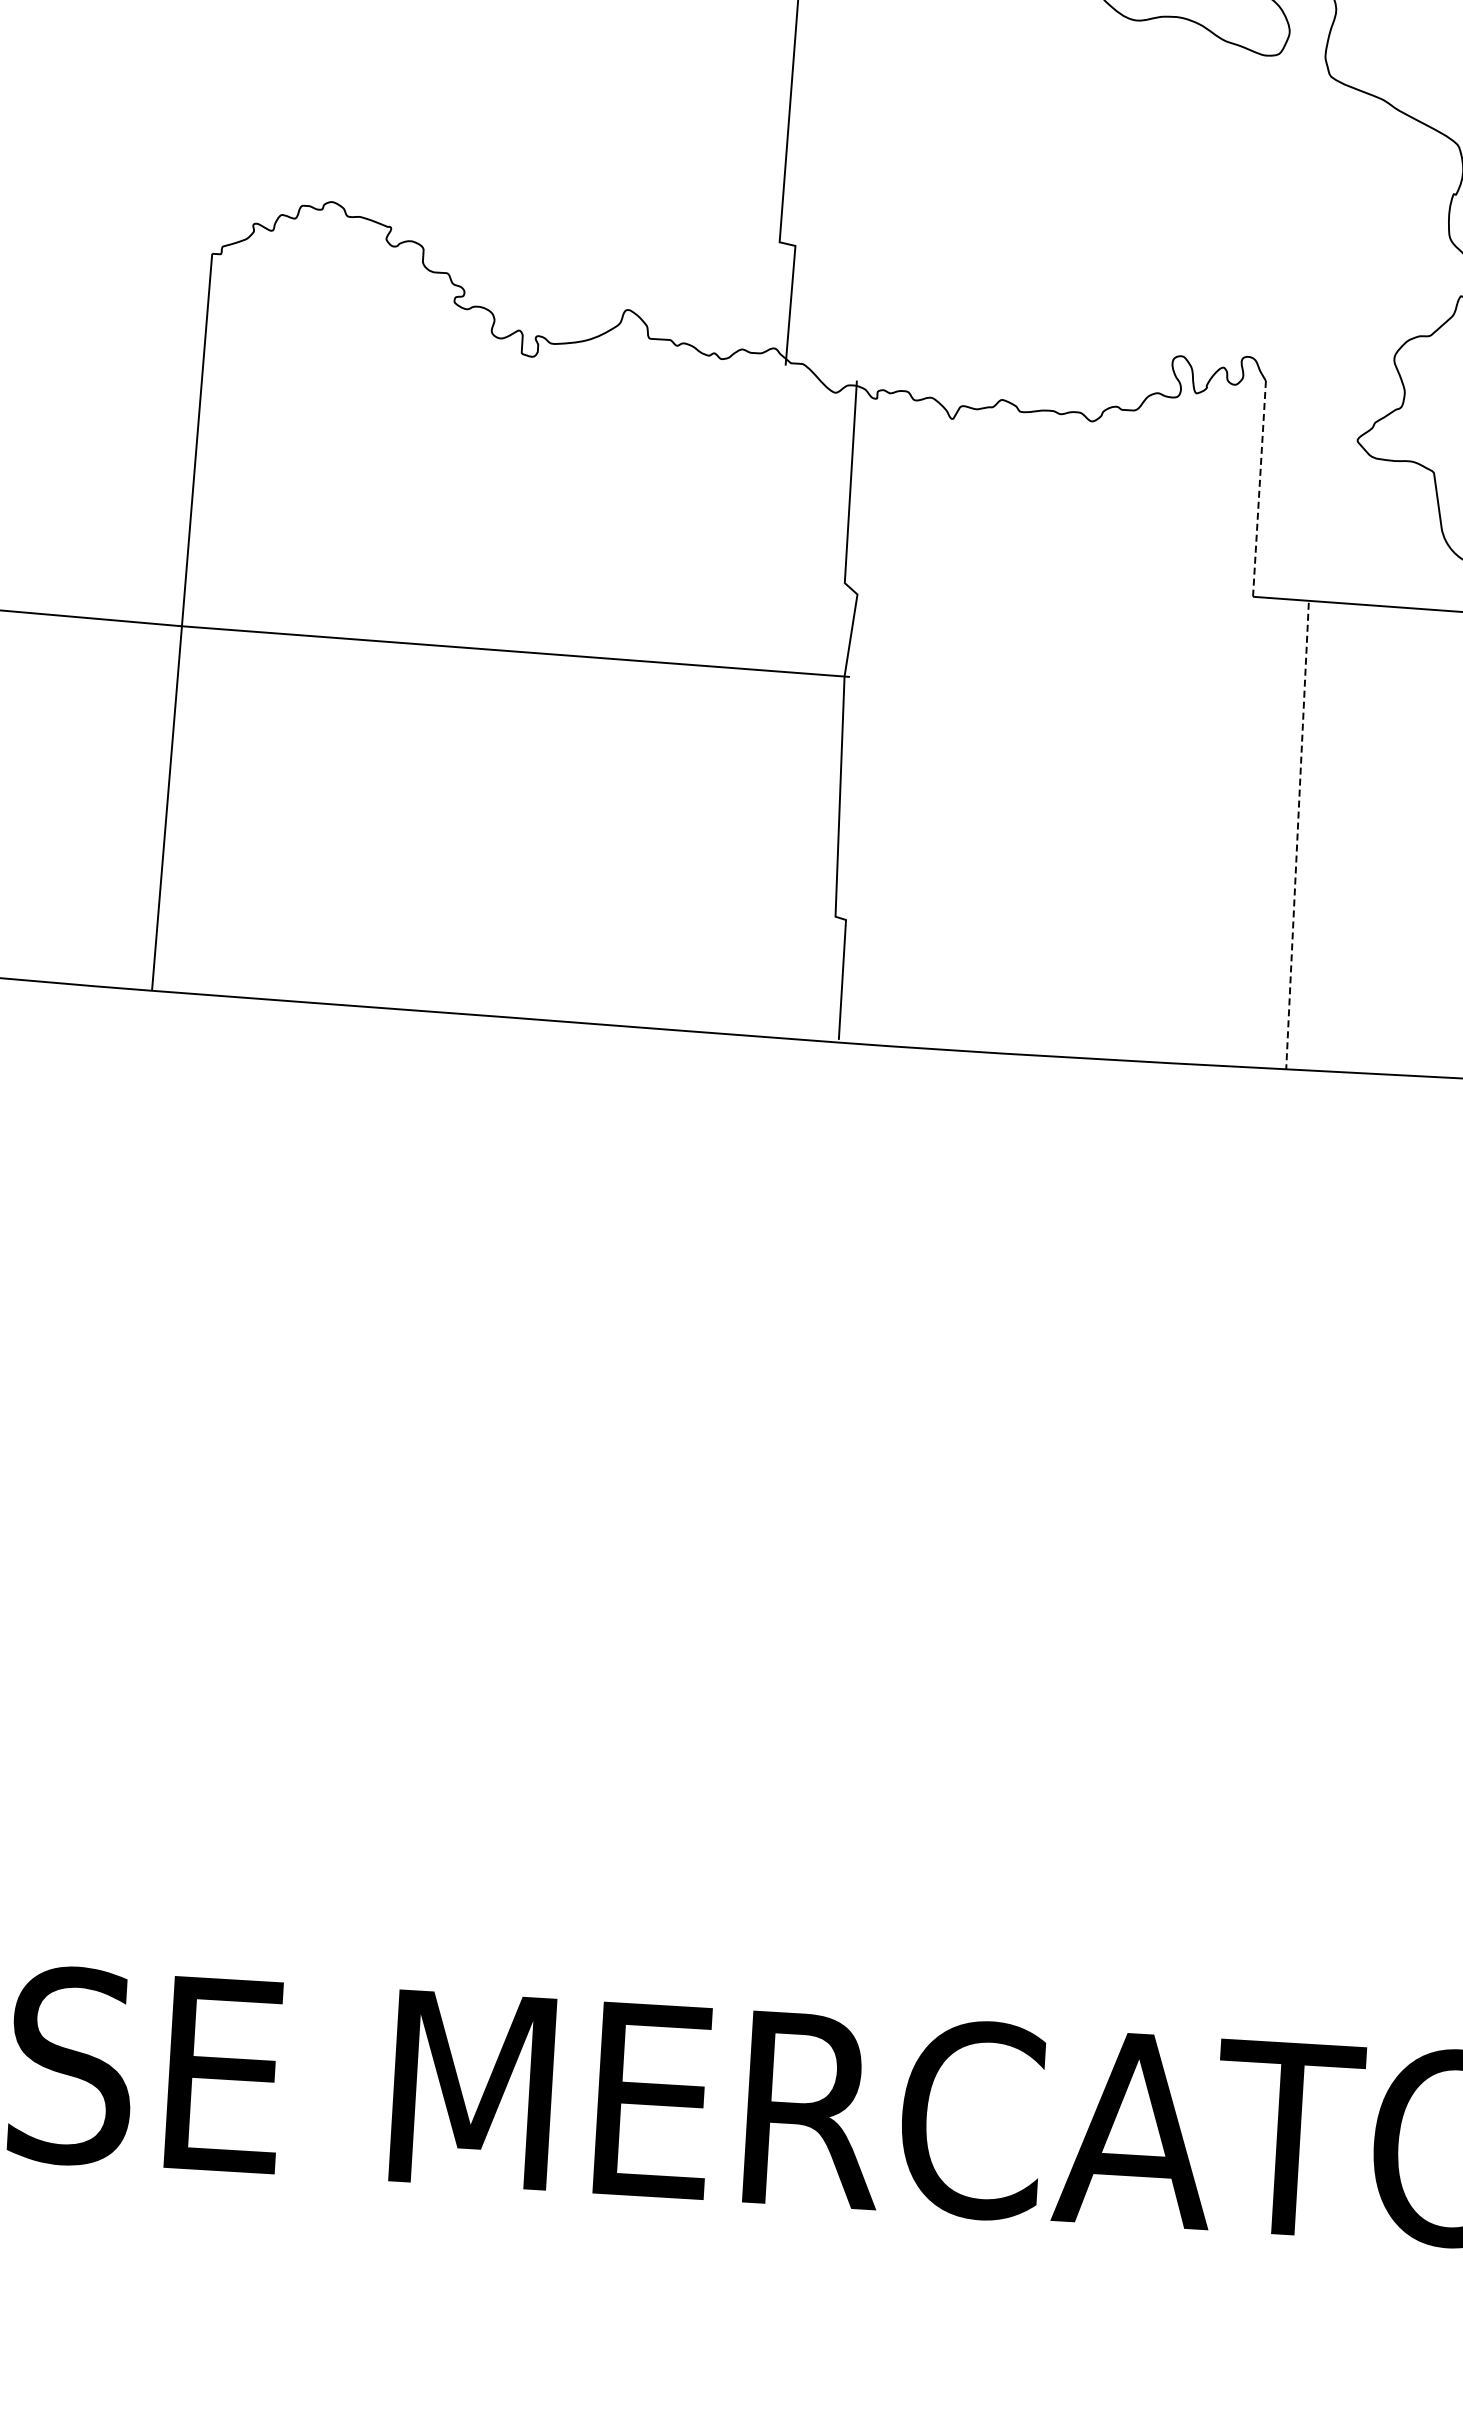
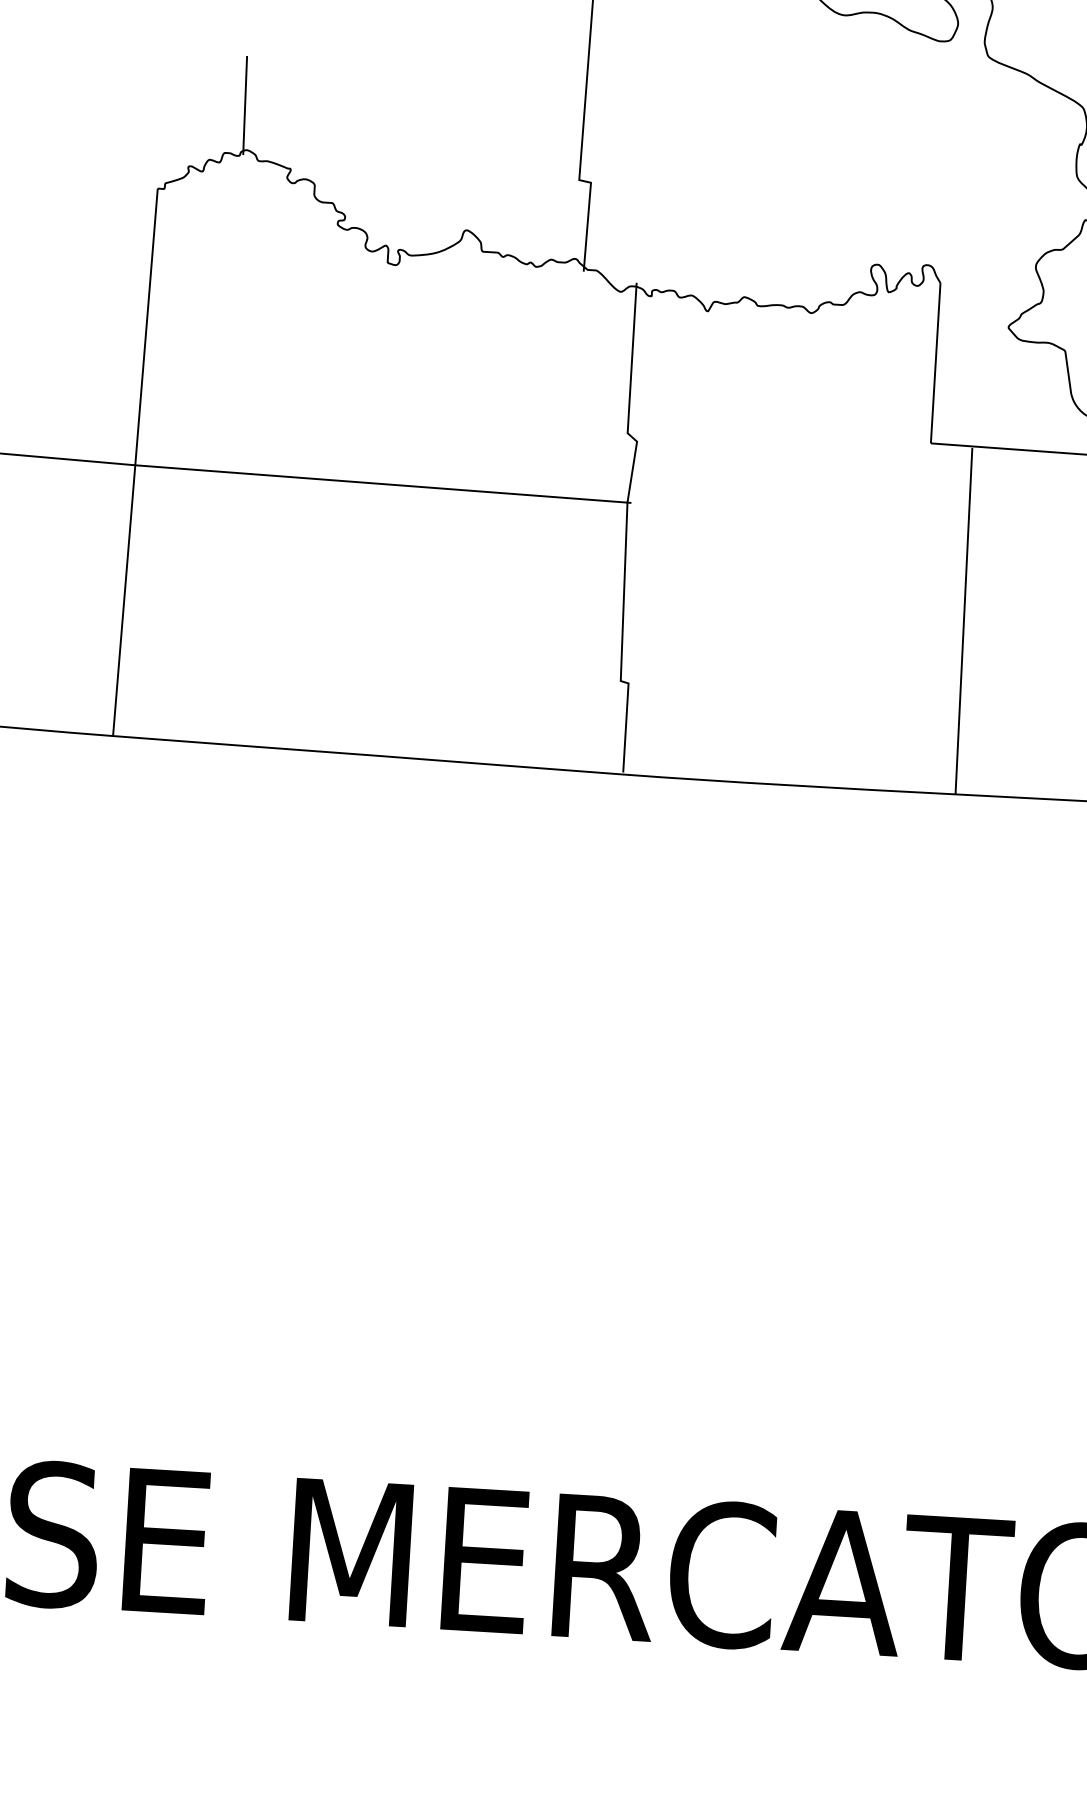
line: (329, 141) -> (244, 105), added
line: (1259, 489) -> (935, 363), dashed -> solid
line: (1297, 836) -> (963, 621), dashed -> solid

